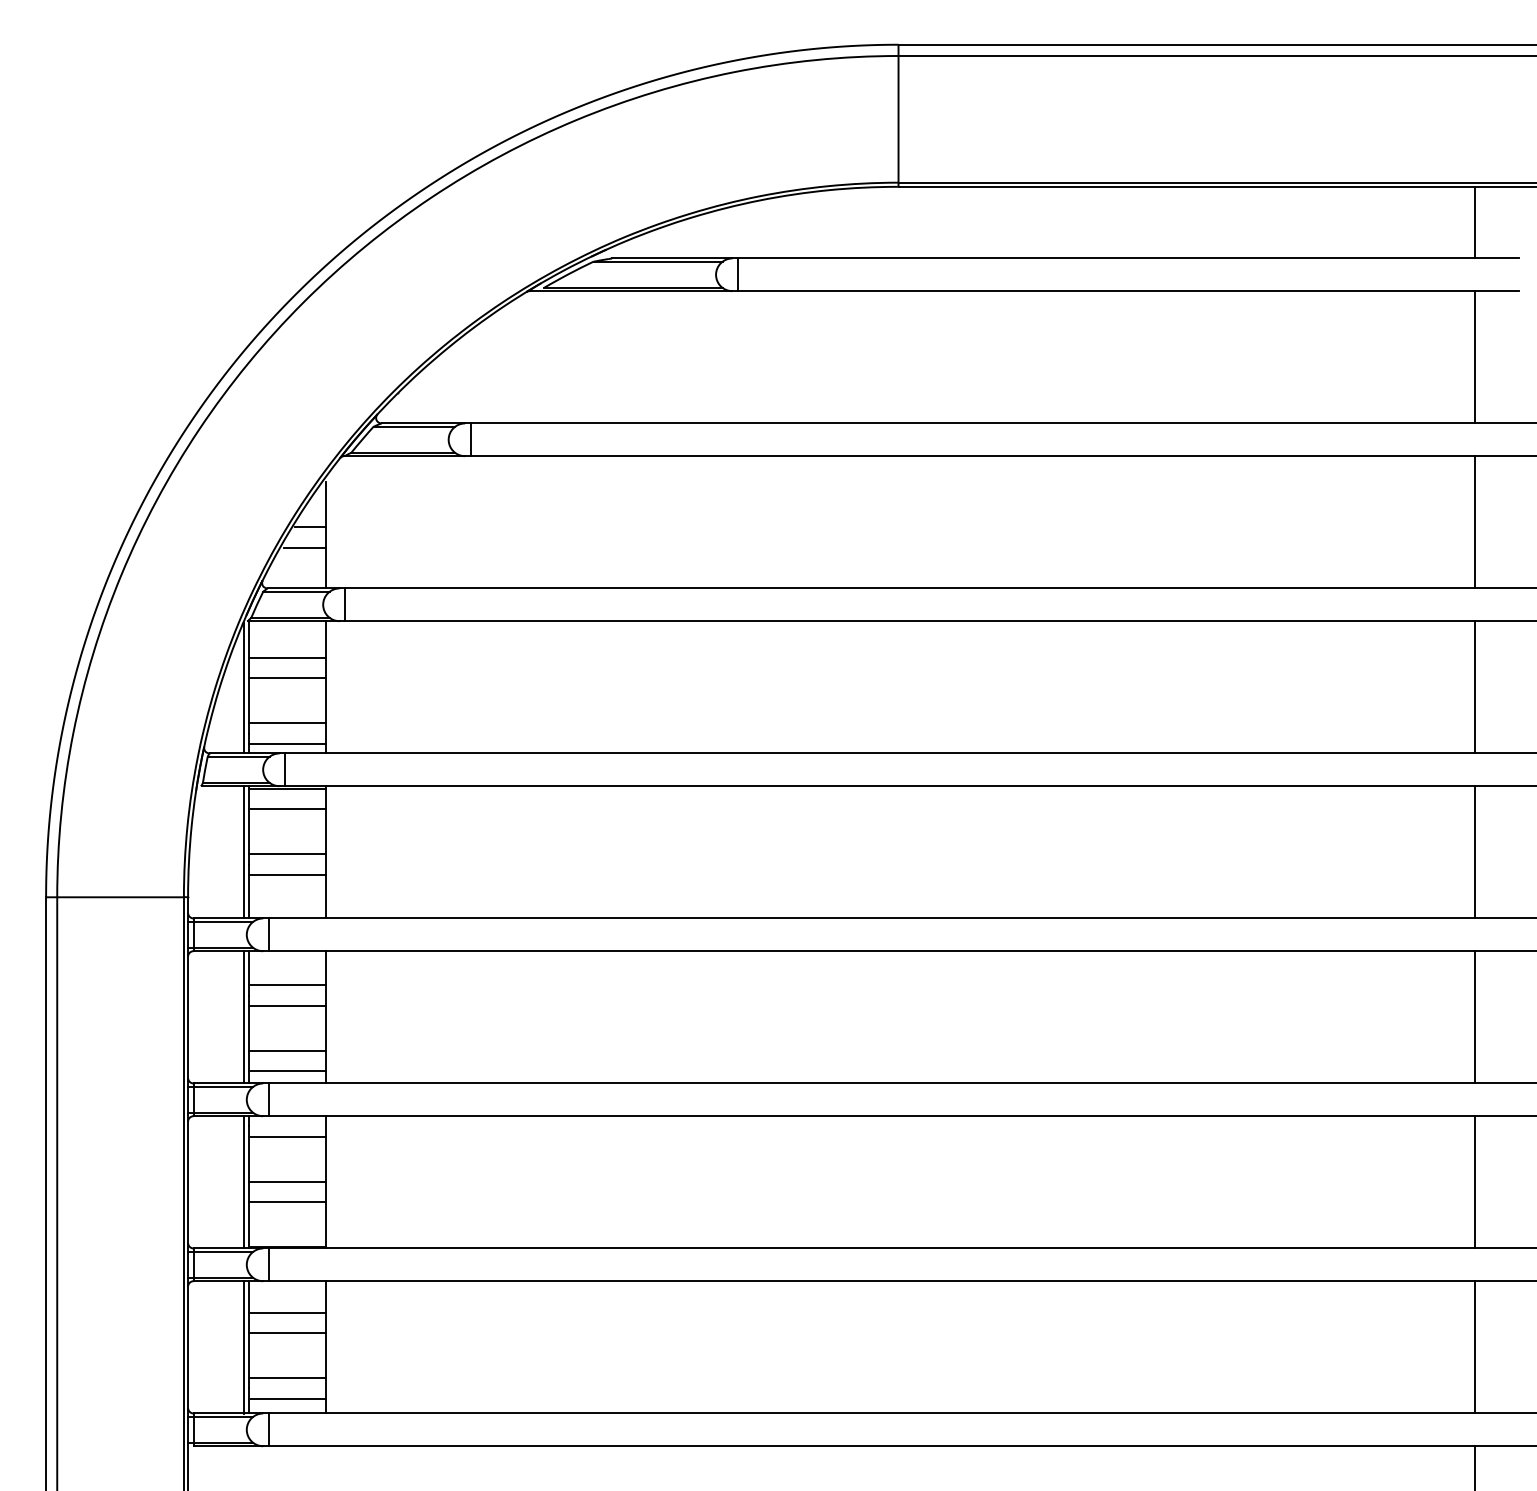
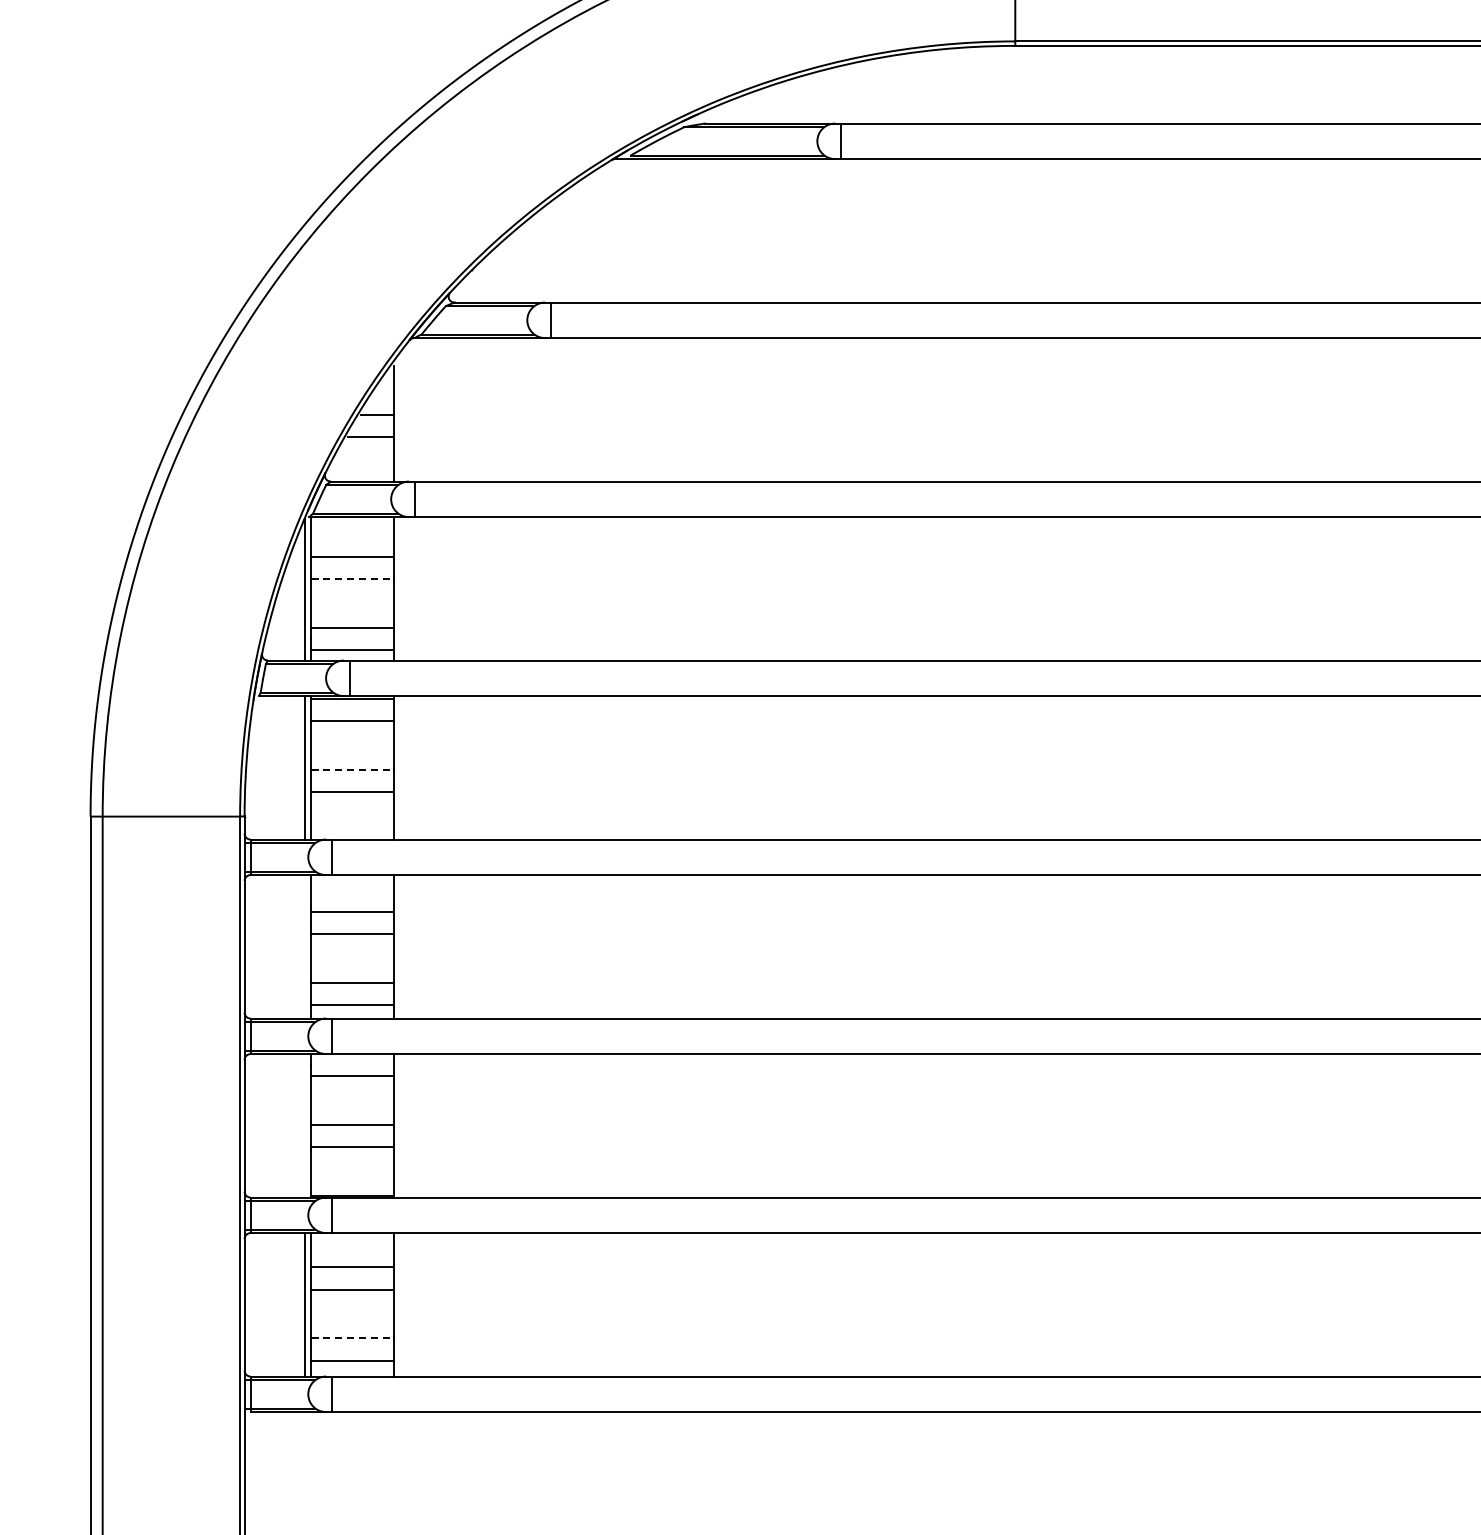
line: (287, 678) -> (352, 579), solid -> dashed
line: (287, 854) -> (352, 770), solid -> dashed
line: (243, 1017) -> (304, 947), removed
line: (243, 1182) -> (304, 1126), removed
line: (287, 1378) -> (352, 1338), solid -> dashed

